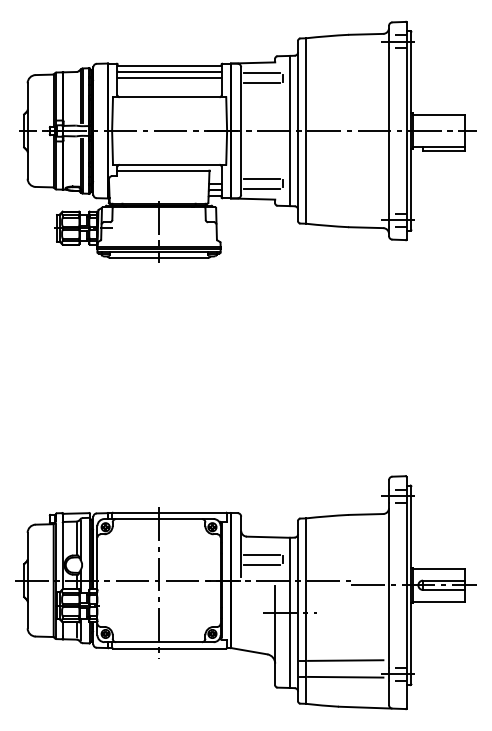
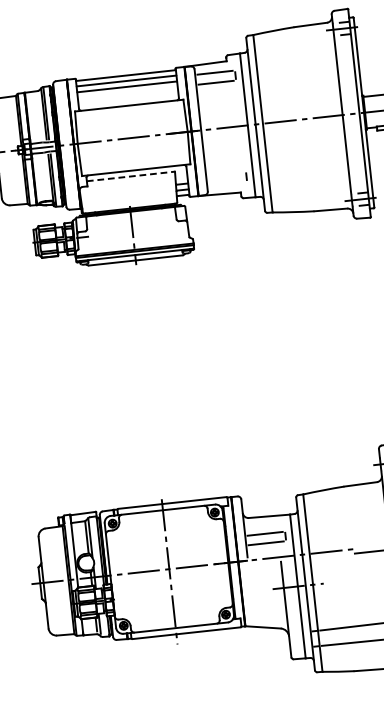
line: (163, 170) -> (130, 176), solid -> dashed
line: (261, 178) -> (225, 173), removed
line: (261, 189) -> (226, 184), removed

